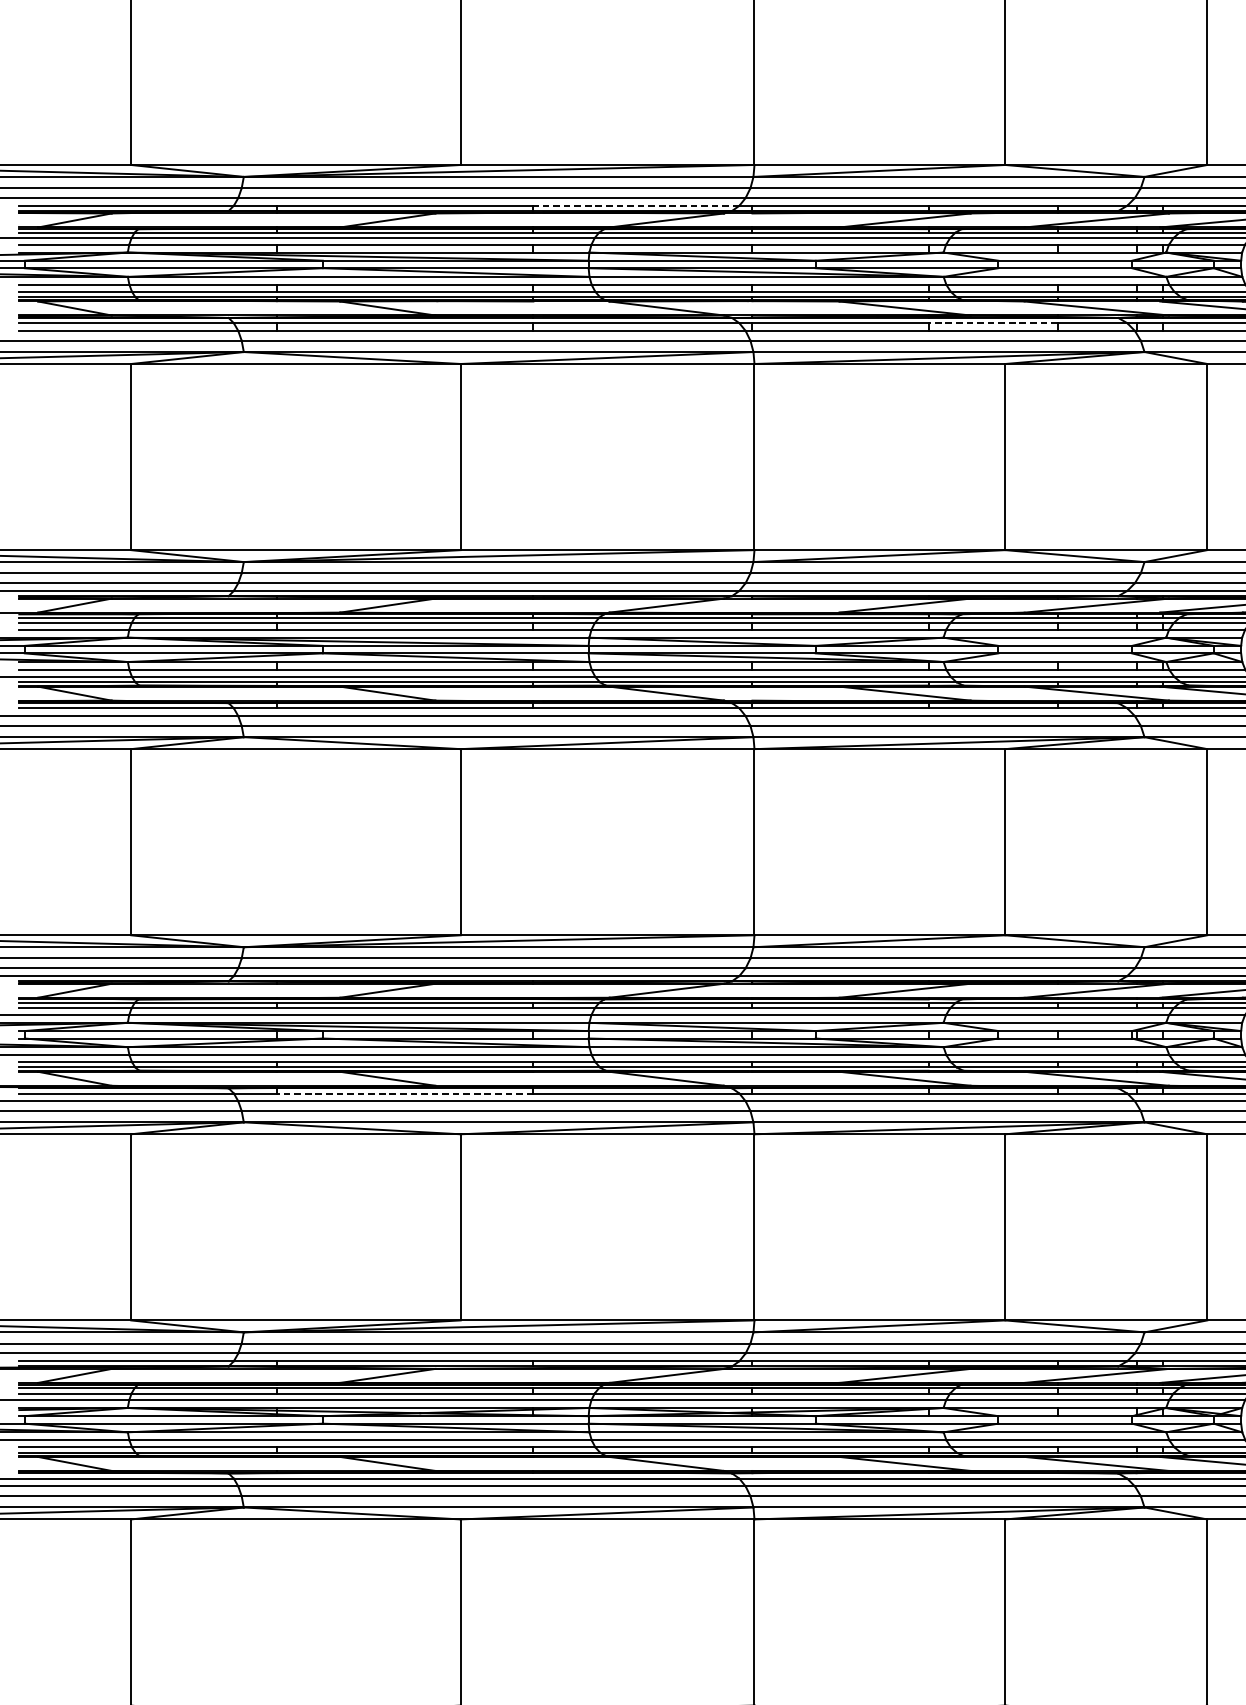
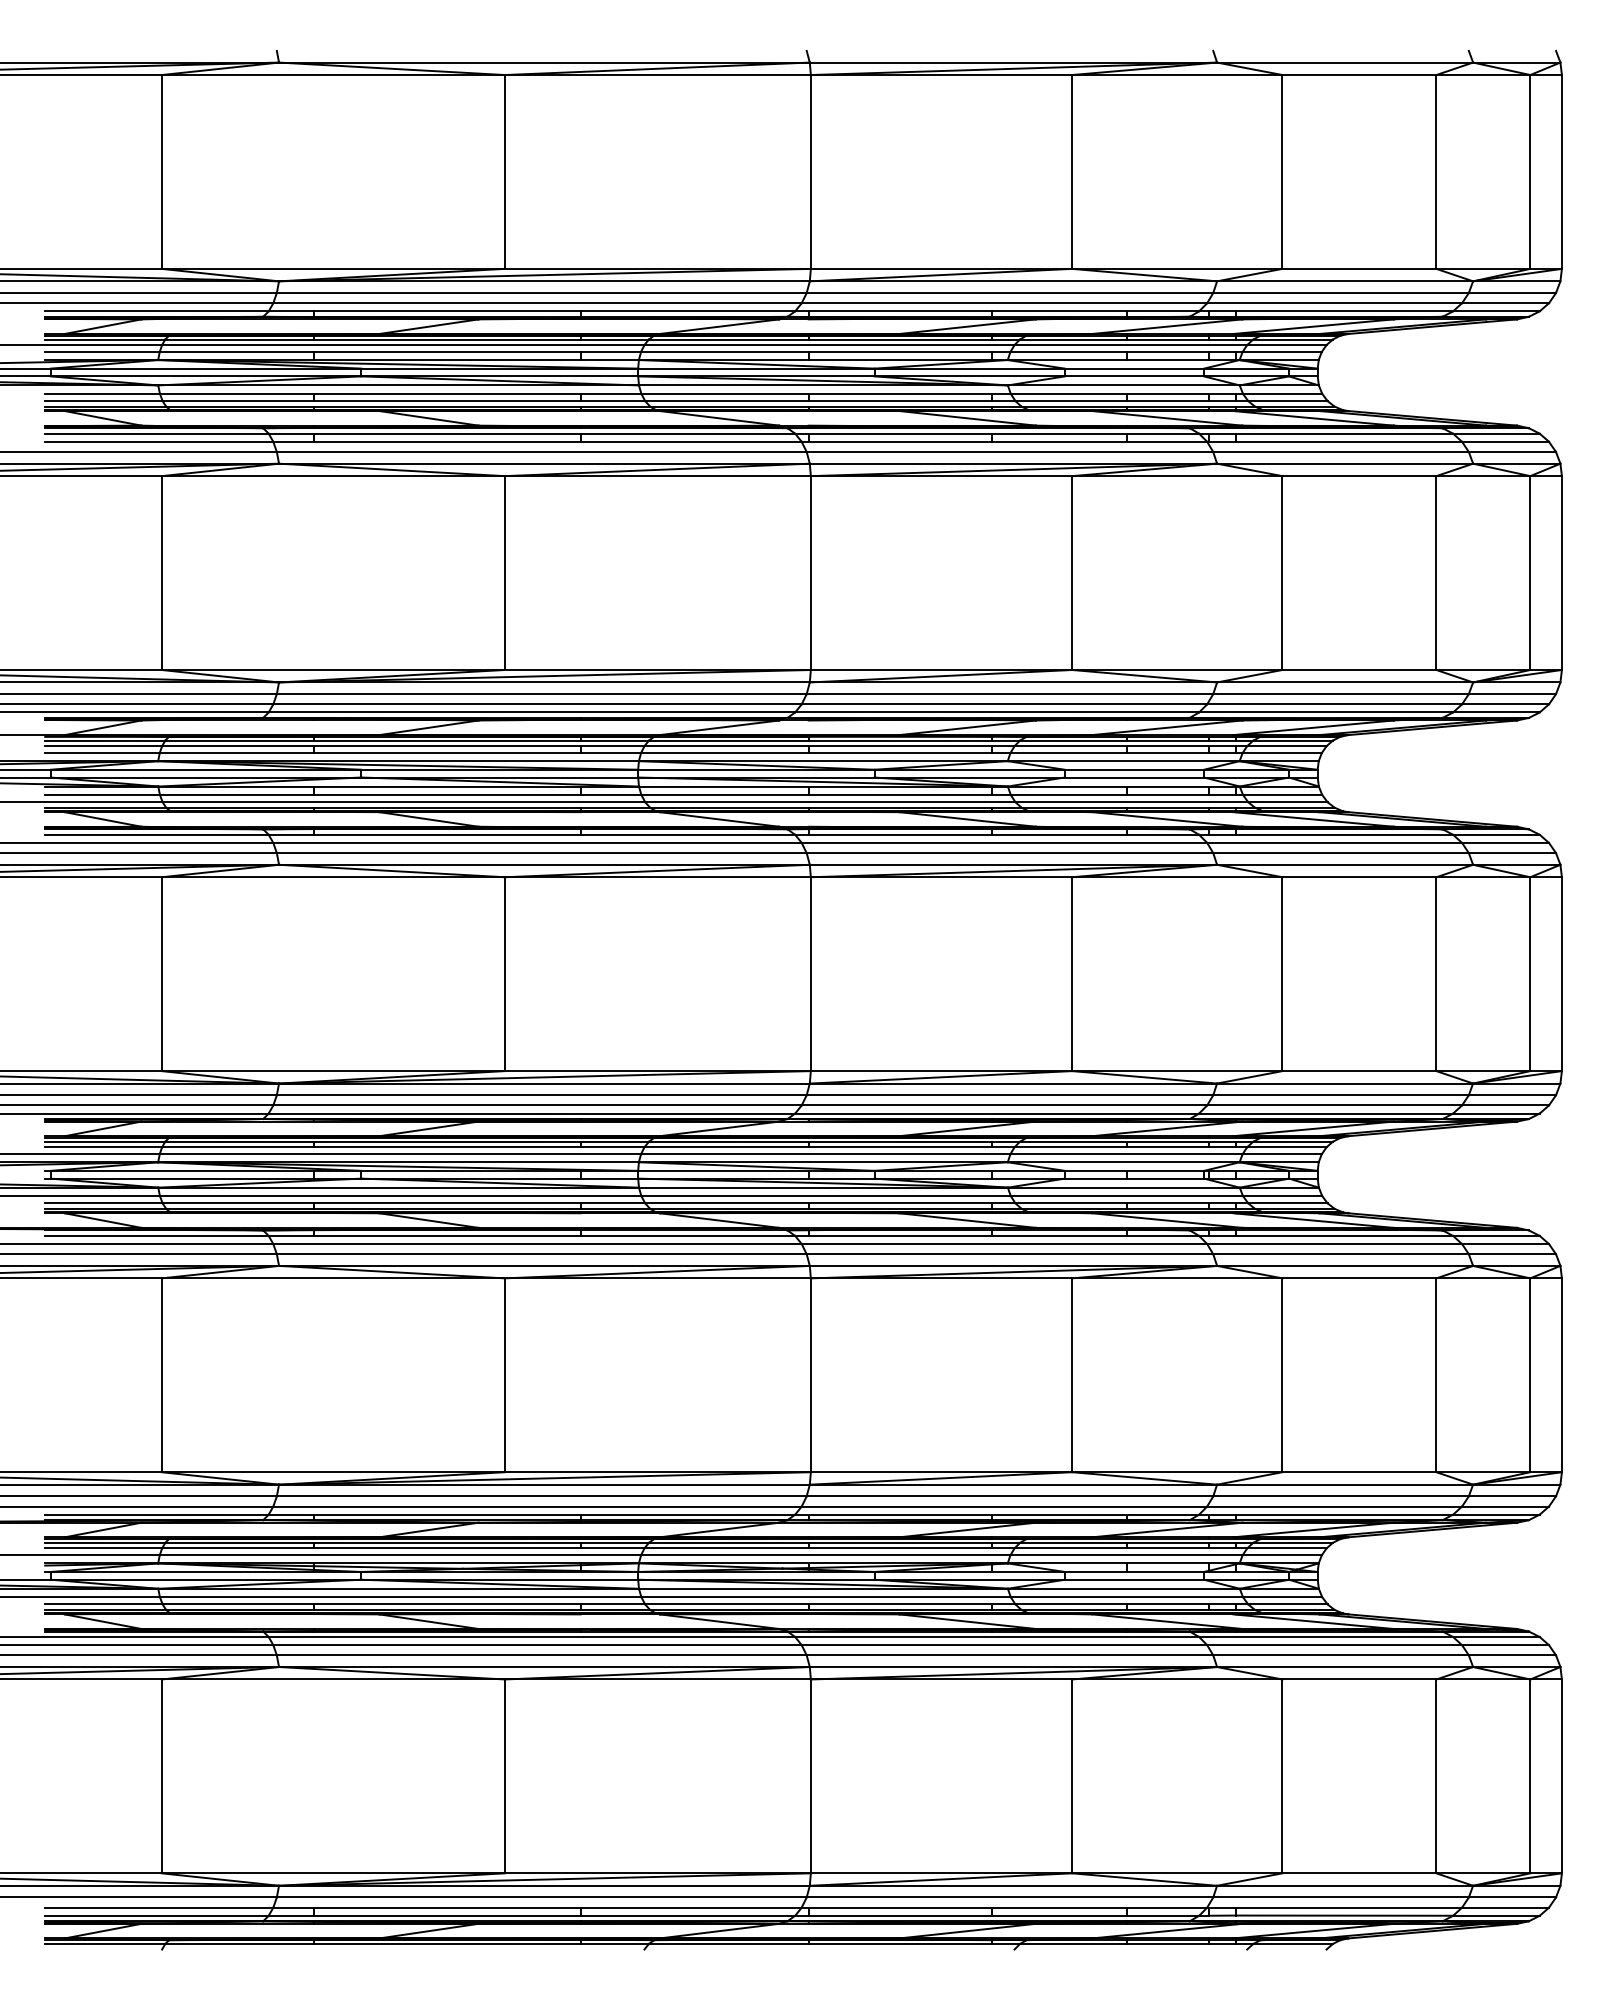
line: (636, 205) -> (687, 311), dashed -> solid
line: (993, 323) -> (1059, 433), dashed -> solid
line: (405, 1093) -> (447, 1235), dashed -> solid

